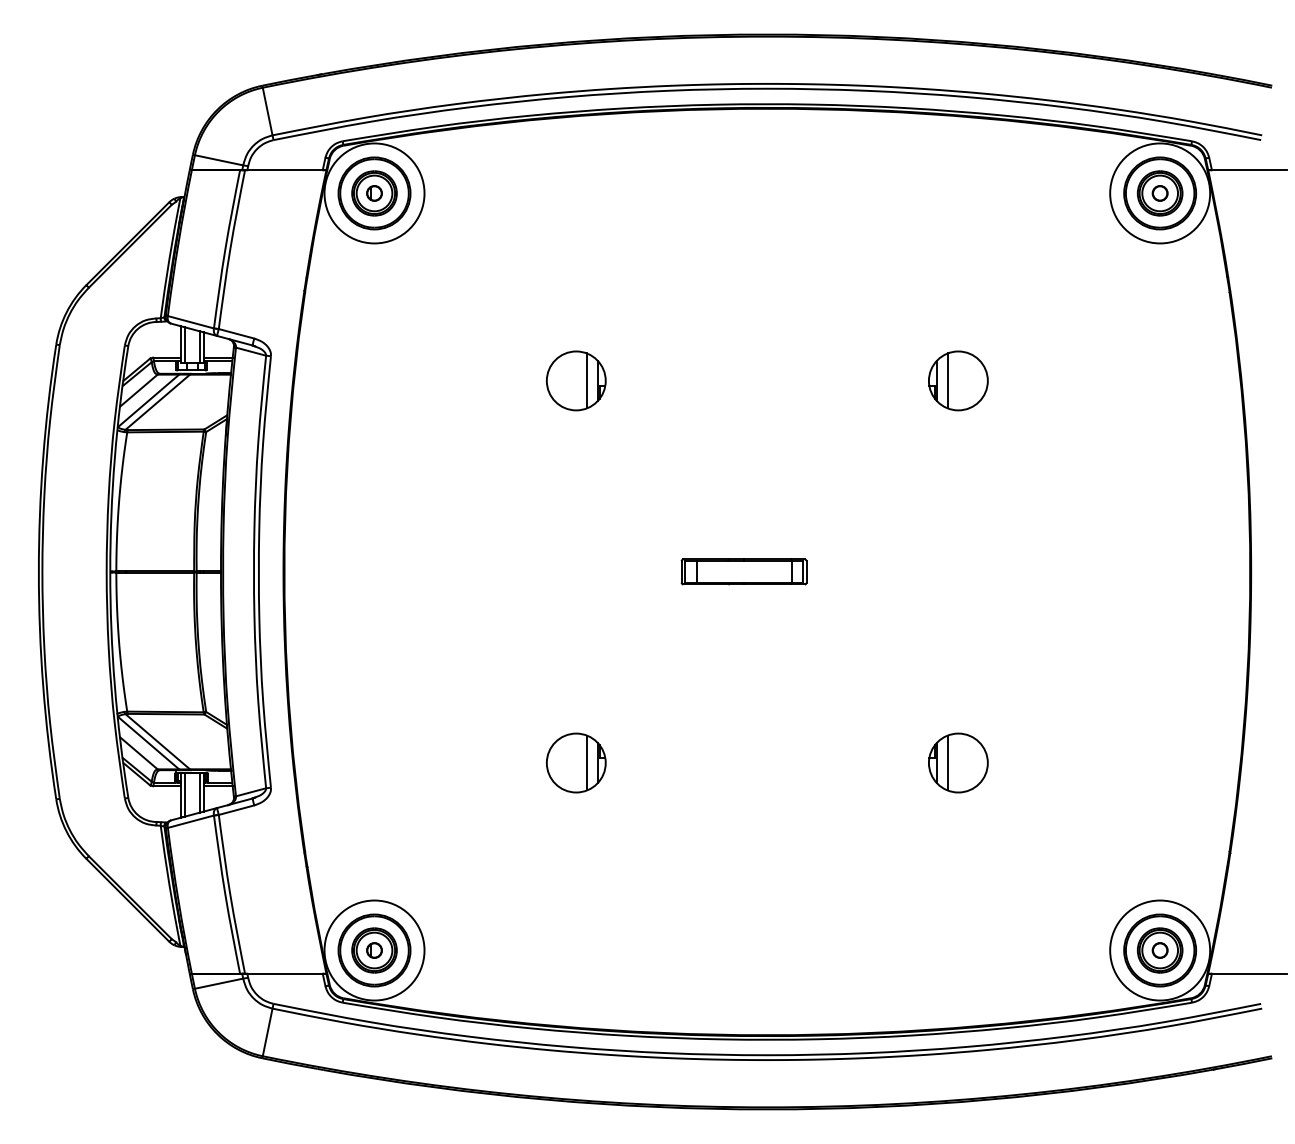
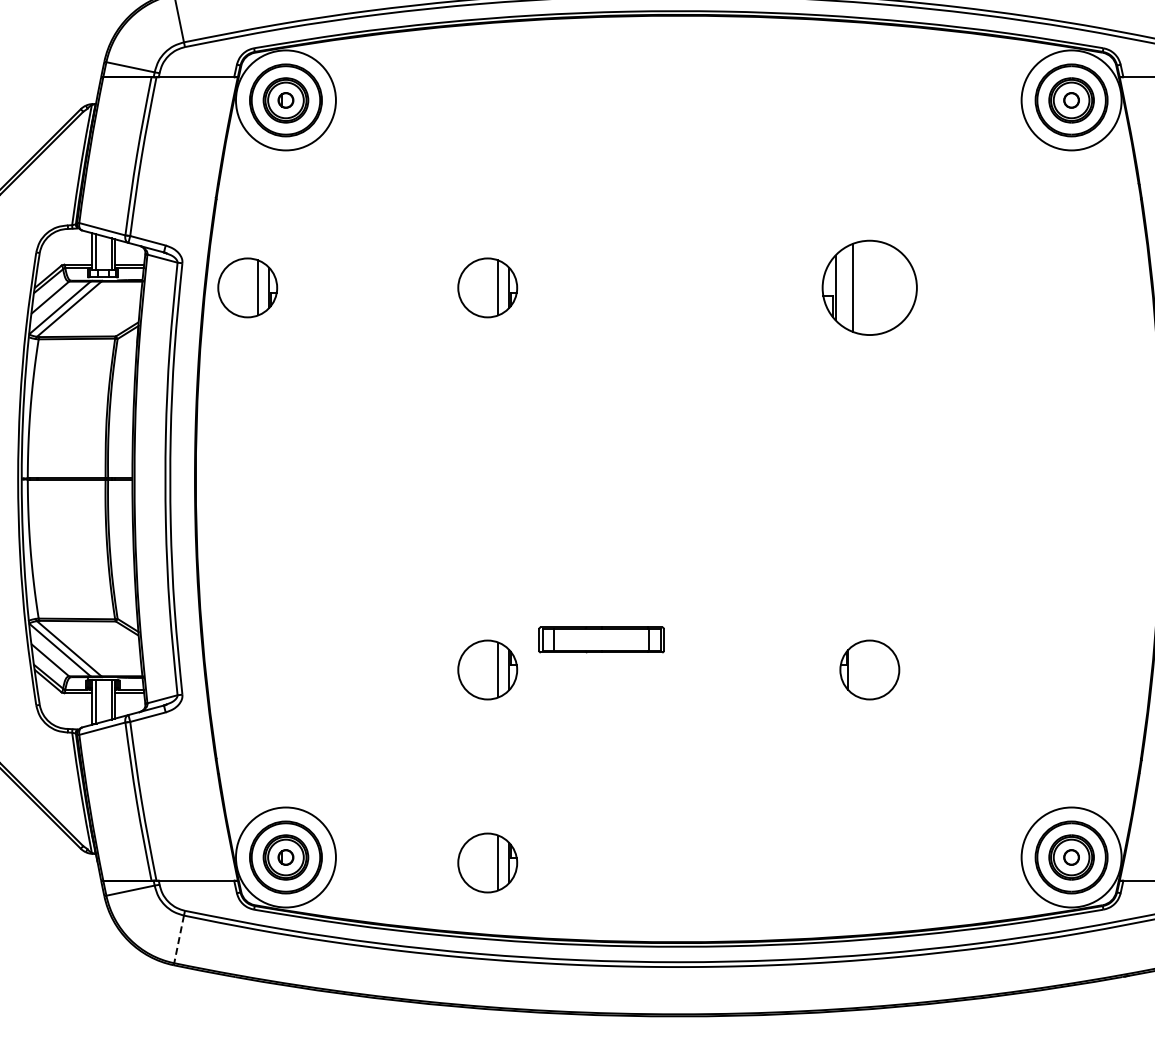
part: (336, 380) -> (247, 287), added
part: (958, 380) -> (869, 287), size x1.6
part: (743, 571) -> (600, 639), moved
line: (947, 762) -> (858, 669), removed
part: (576, 955) -> (487, 862), added
line: (267, 1032) -> (178, 939), solid -> dashed

